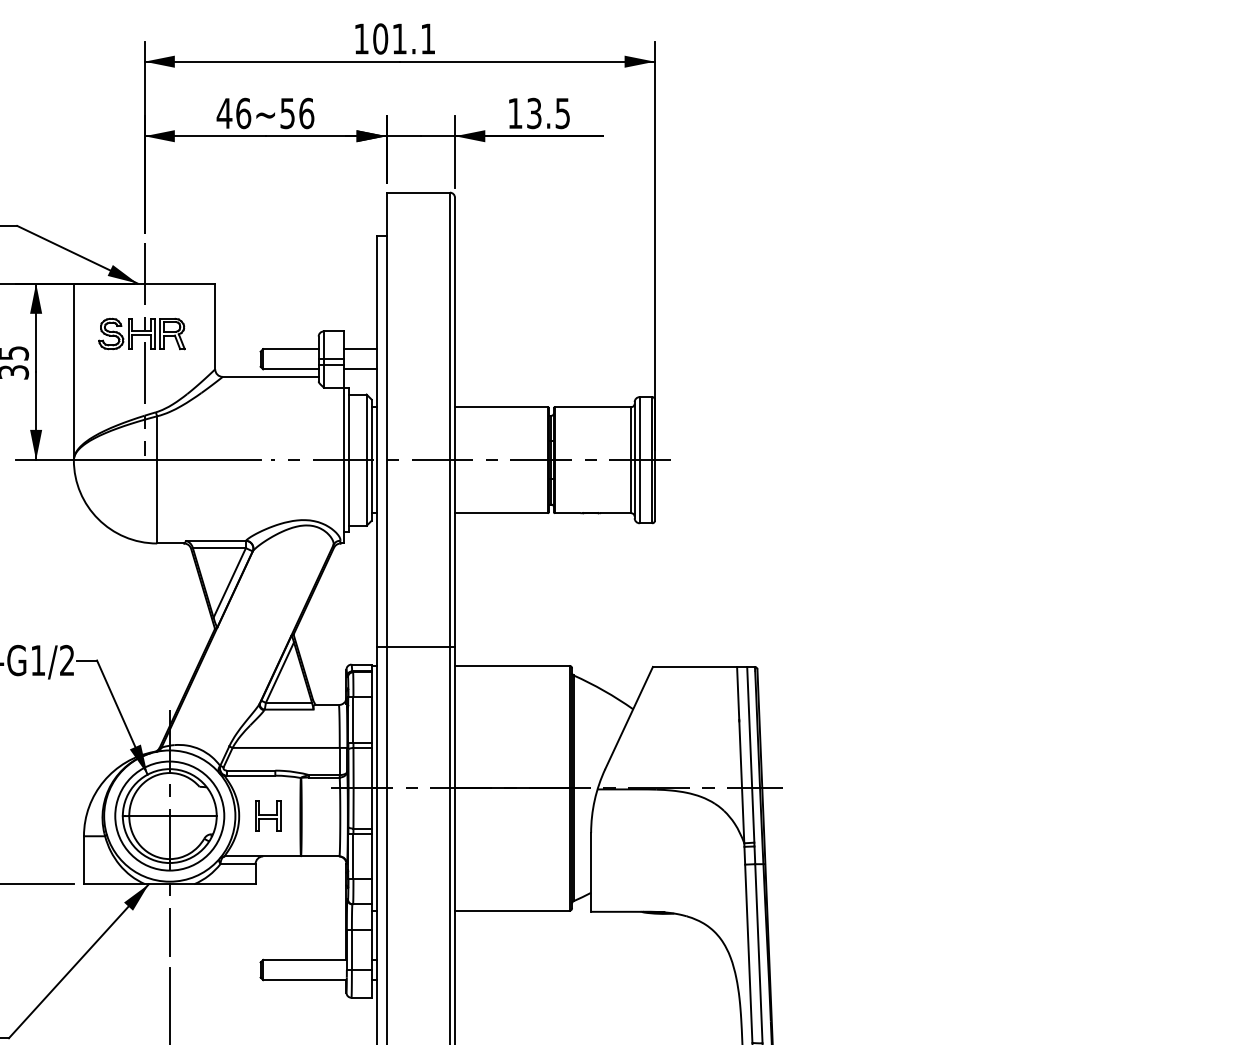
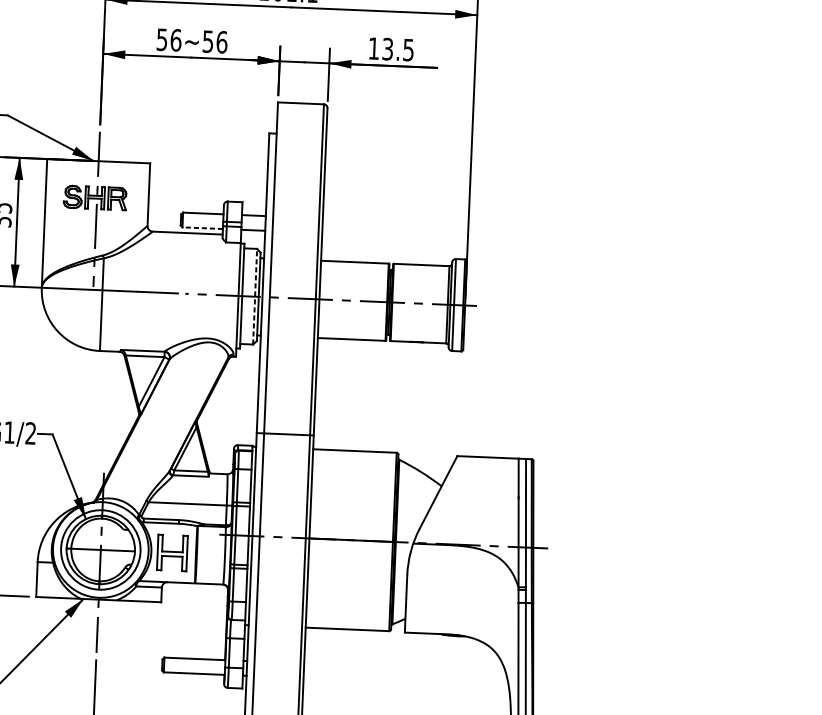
text: (224, 113) -> (162, 39), 46~56 -> 56~56
line: (290, 369) -> (202, 228), solid -> dashed
line: (366, 460) -> (254, 296), solid -> dashed
part: (268, 815) -> (172, 552), size x1.6

